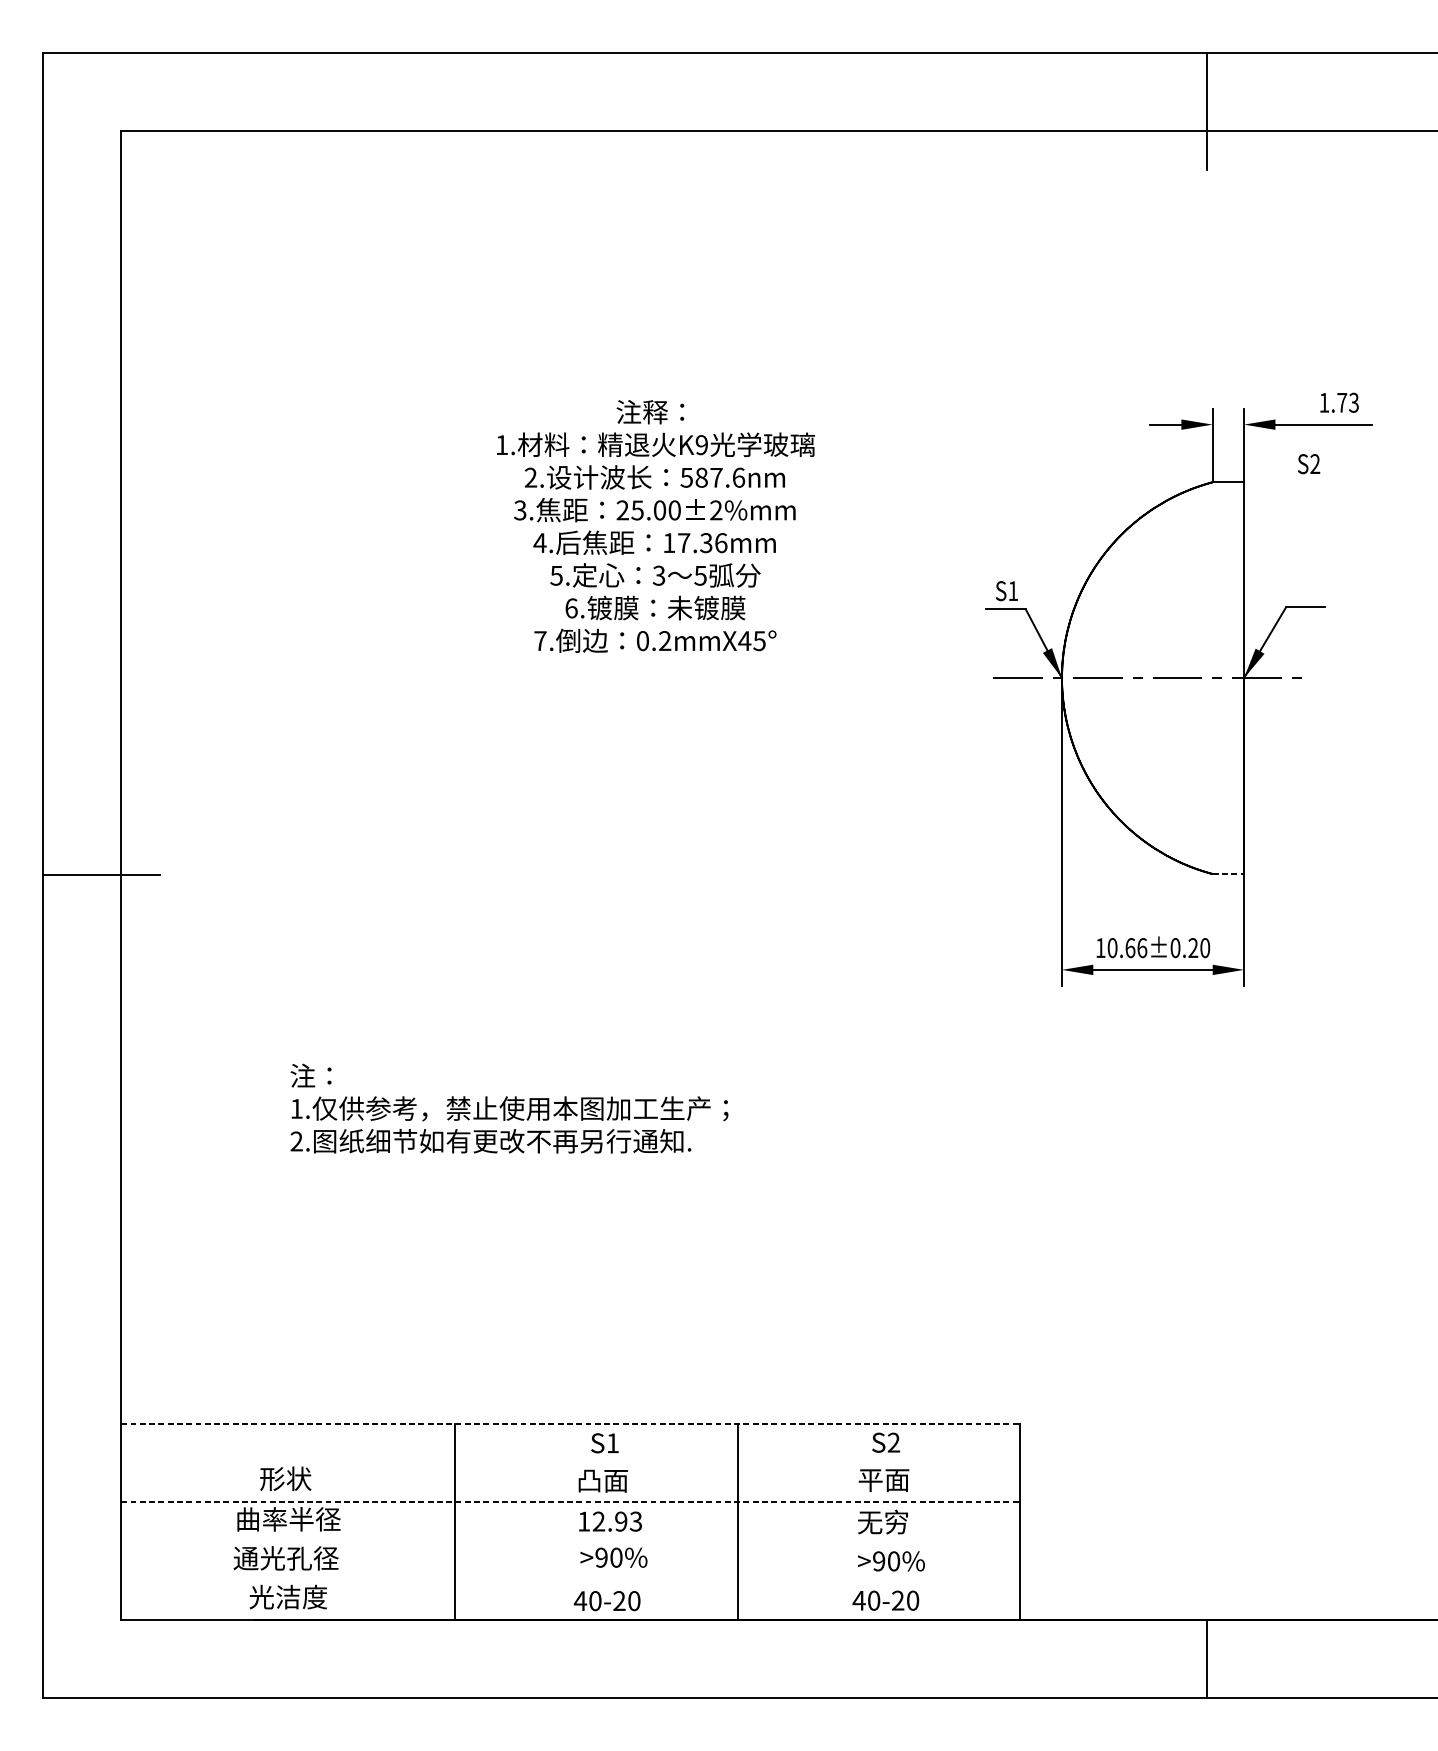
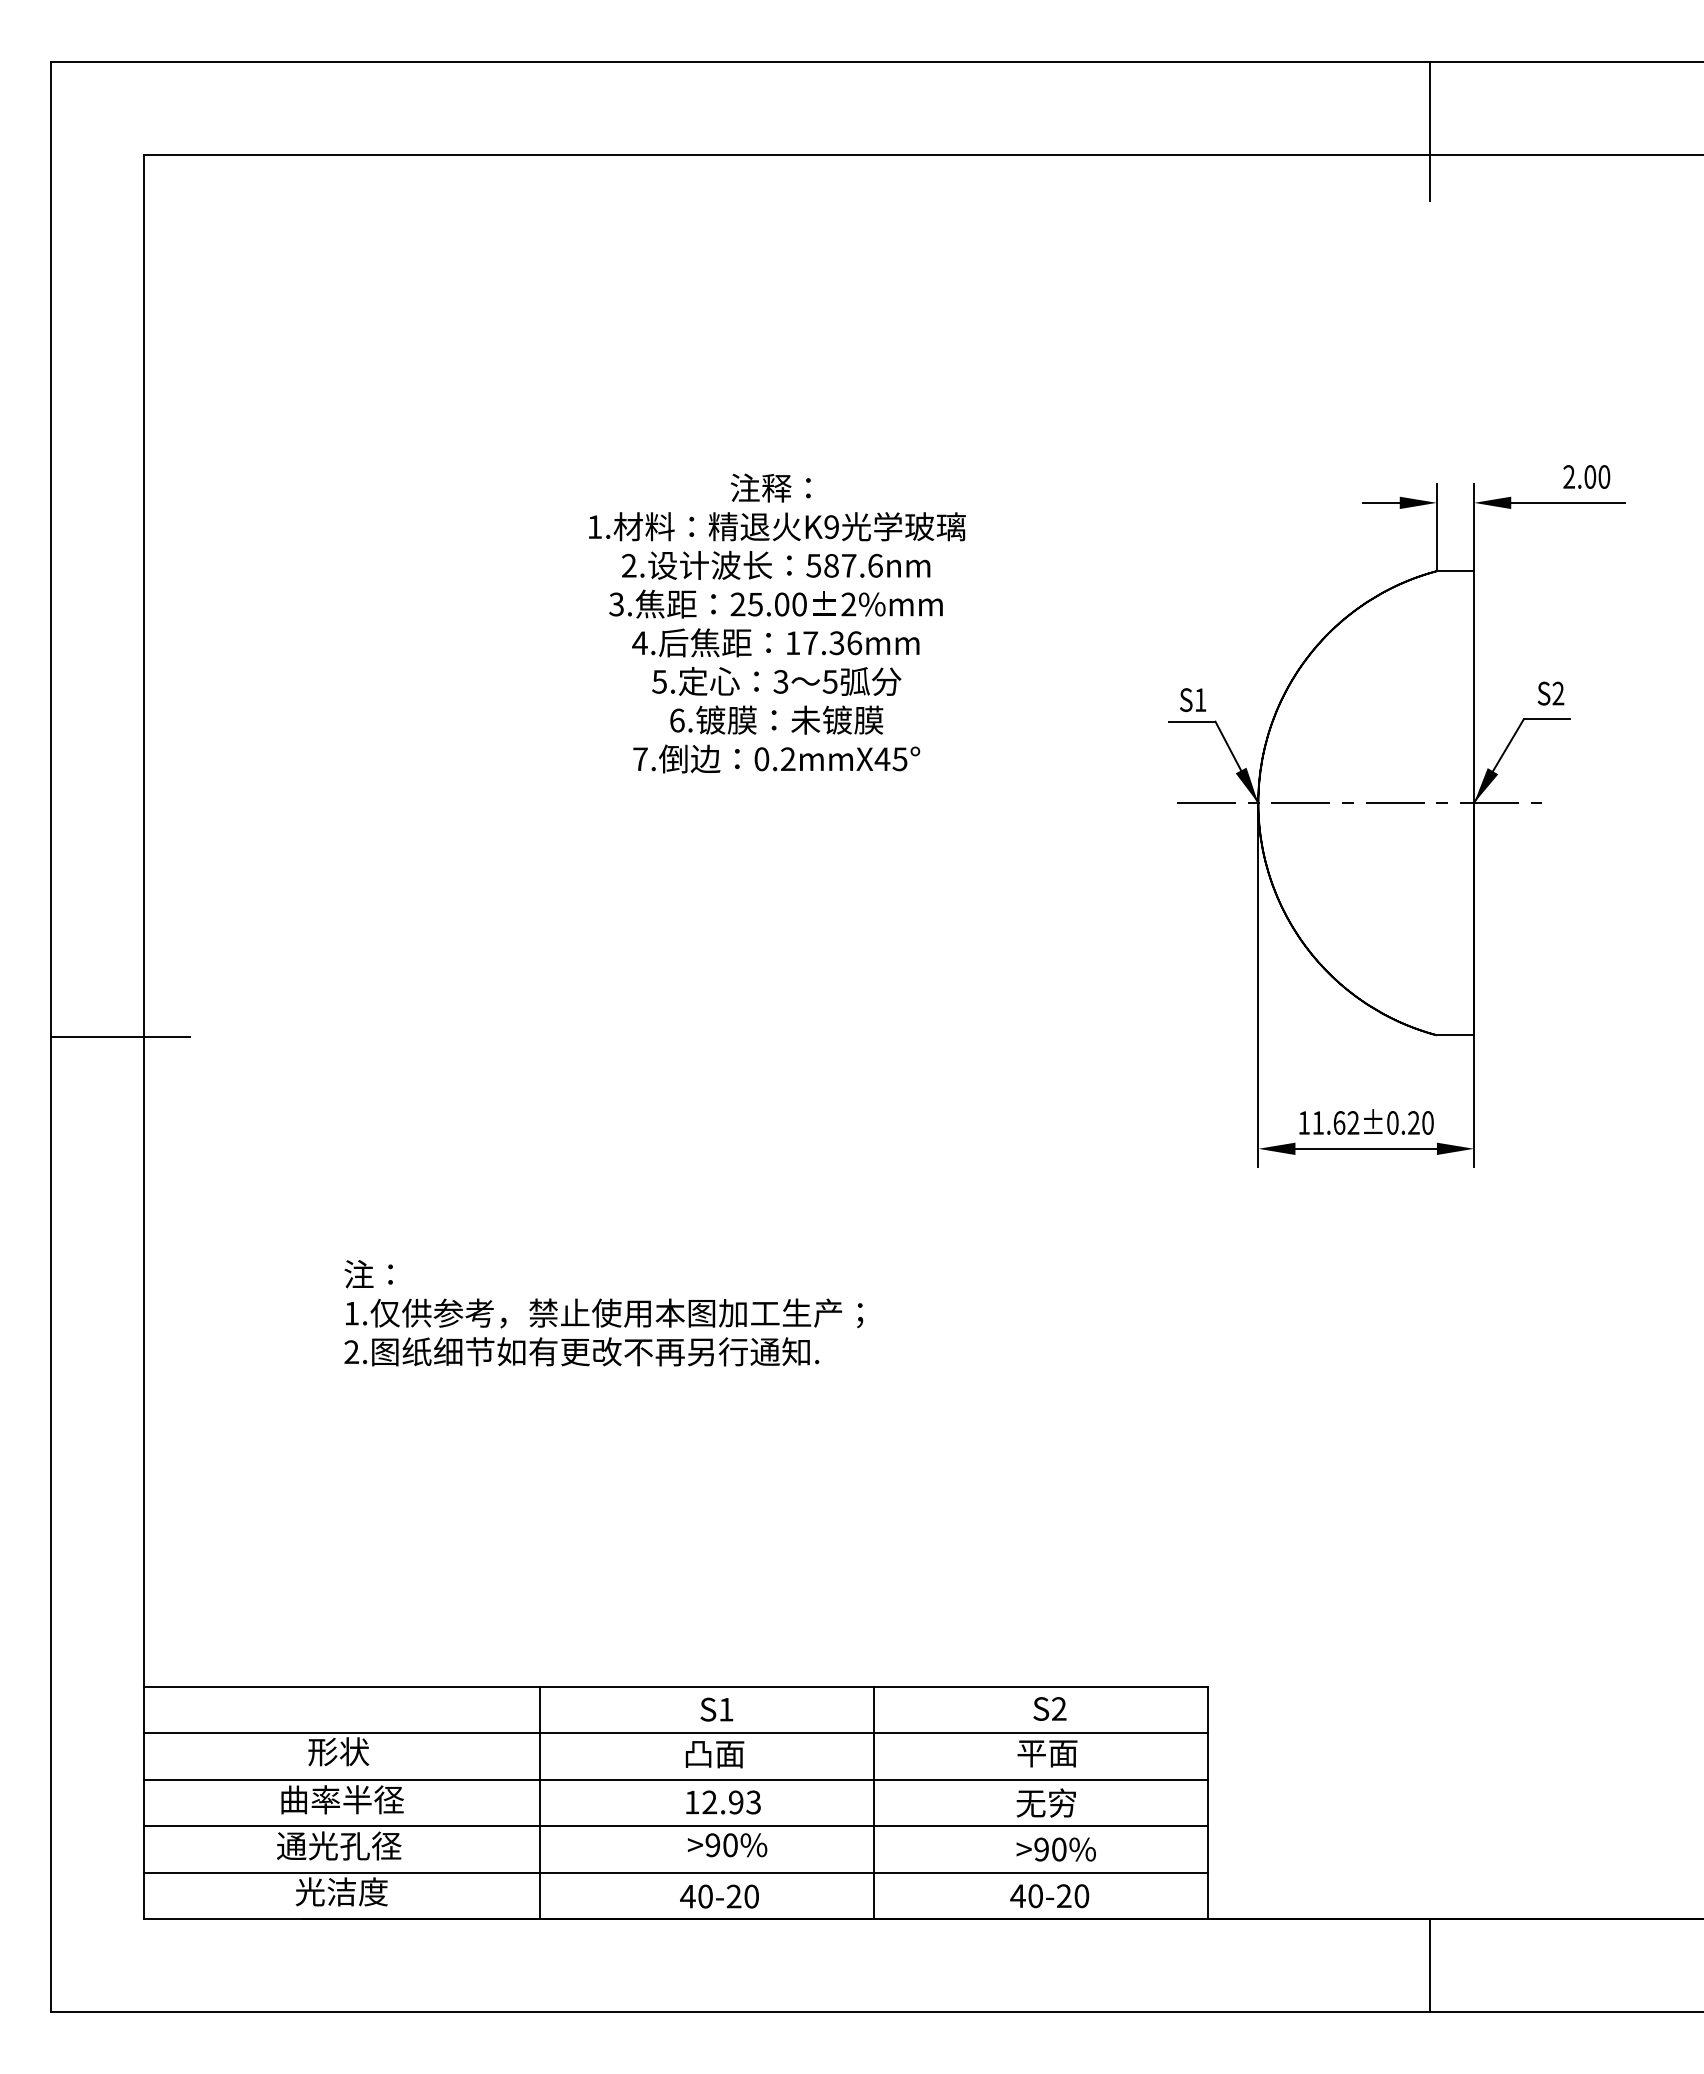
text: (1338, 402) -> (1586, 476), 1.73 -> 2.00
text: (1308, 464) -> (1550, 693), moved
line: (1228, 874) -> (1455, 1035), dashed -> solid
text: (1127, 947) -> (1335, 1122), 10.66±0.20 -> 11.62±0.20
line: (570, 1423) -> (676, 1686), dashed -> solid
line: (570, 1463) -> (675, 1733), added
line: (570, 1502) -> (676, 1779), dashed -> solid
line: (570, 1541) -> (675, 1826), added
line: (570, 1580) -> (675, 1872), added

